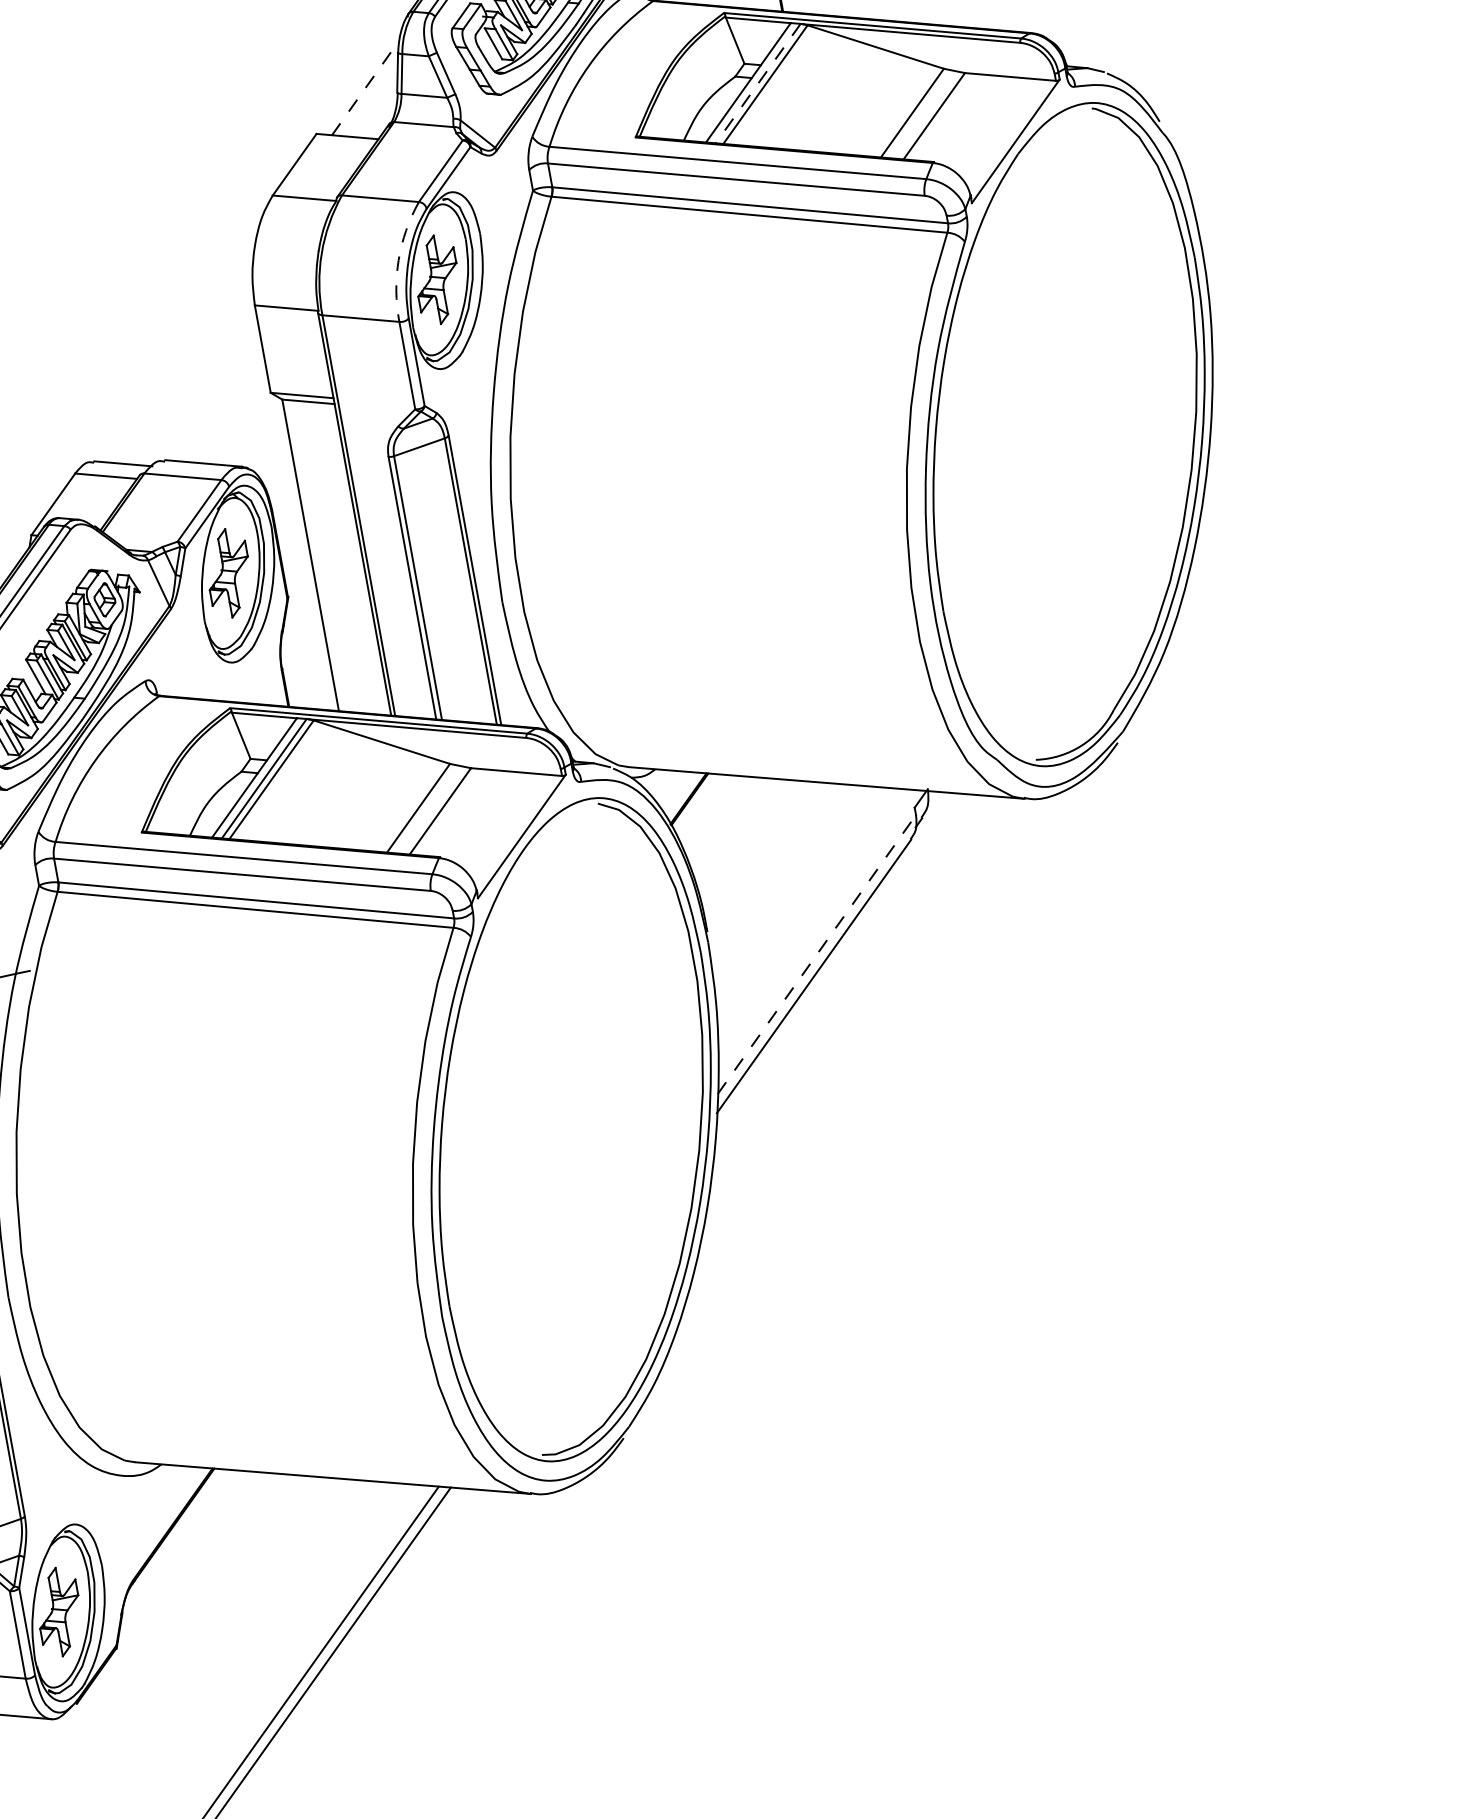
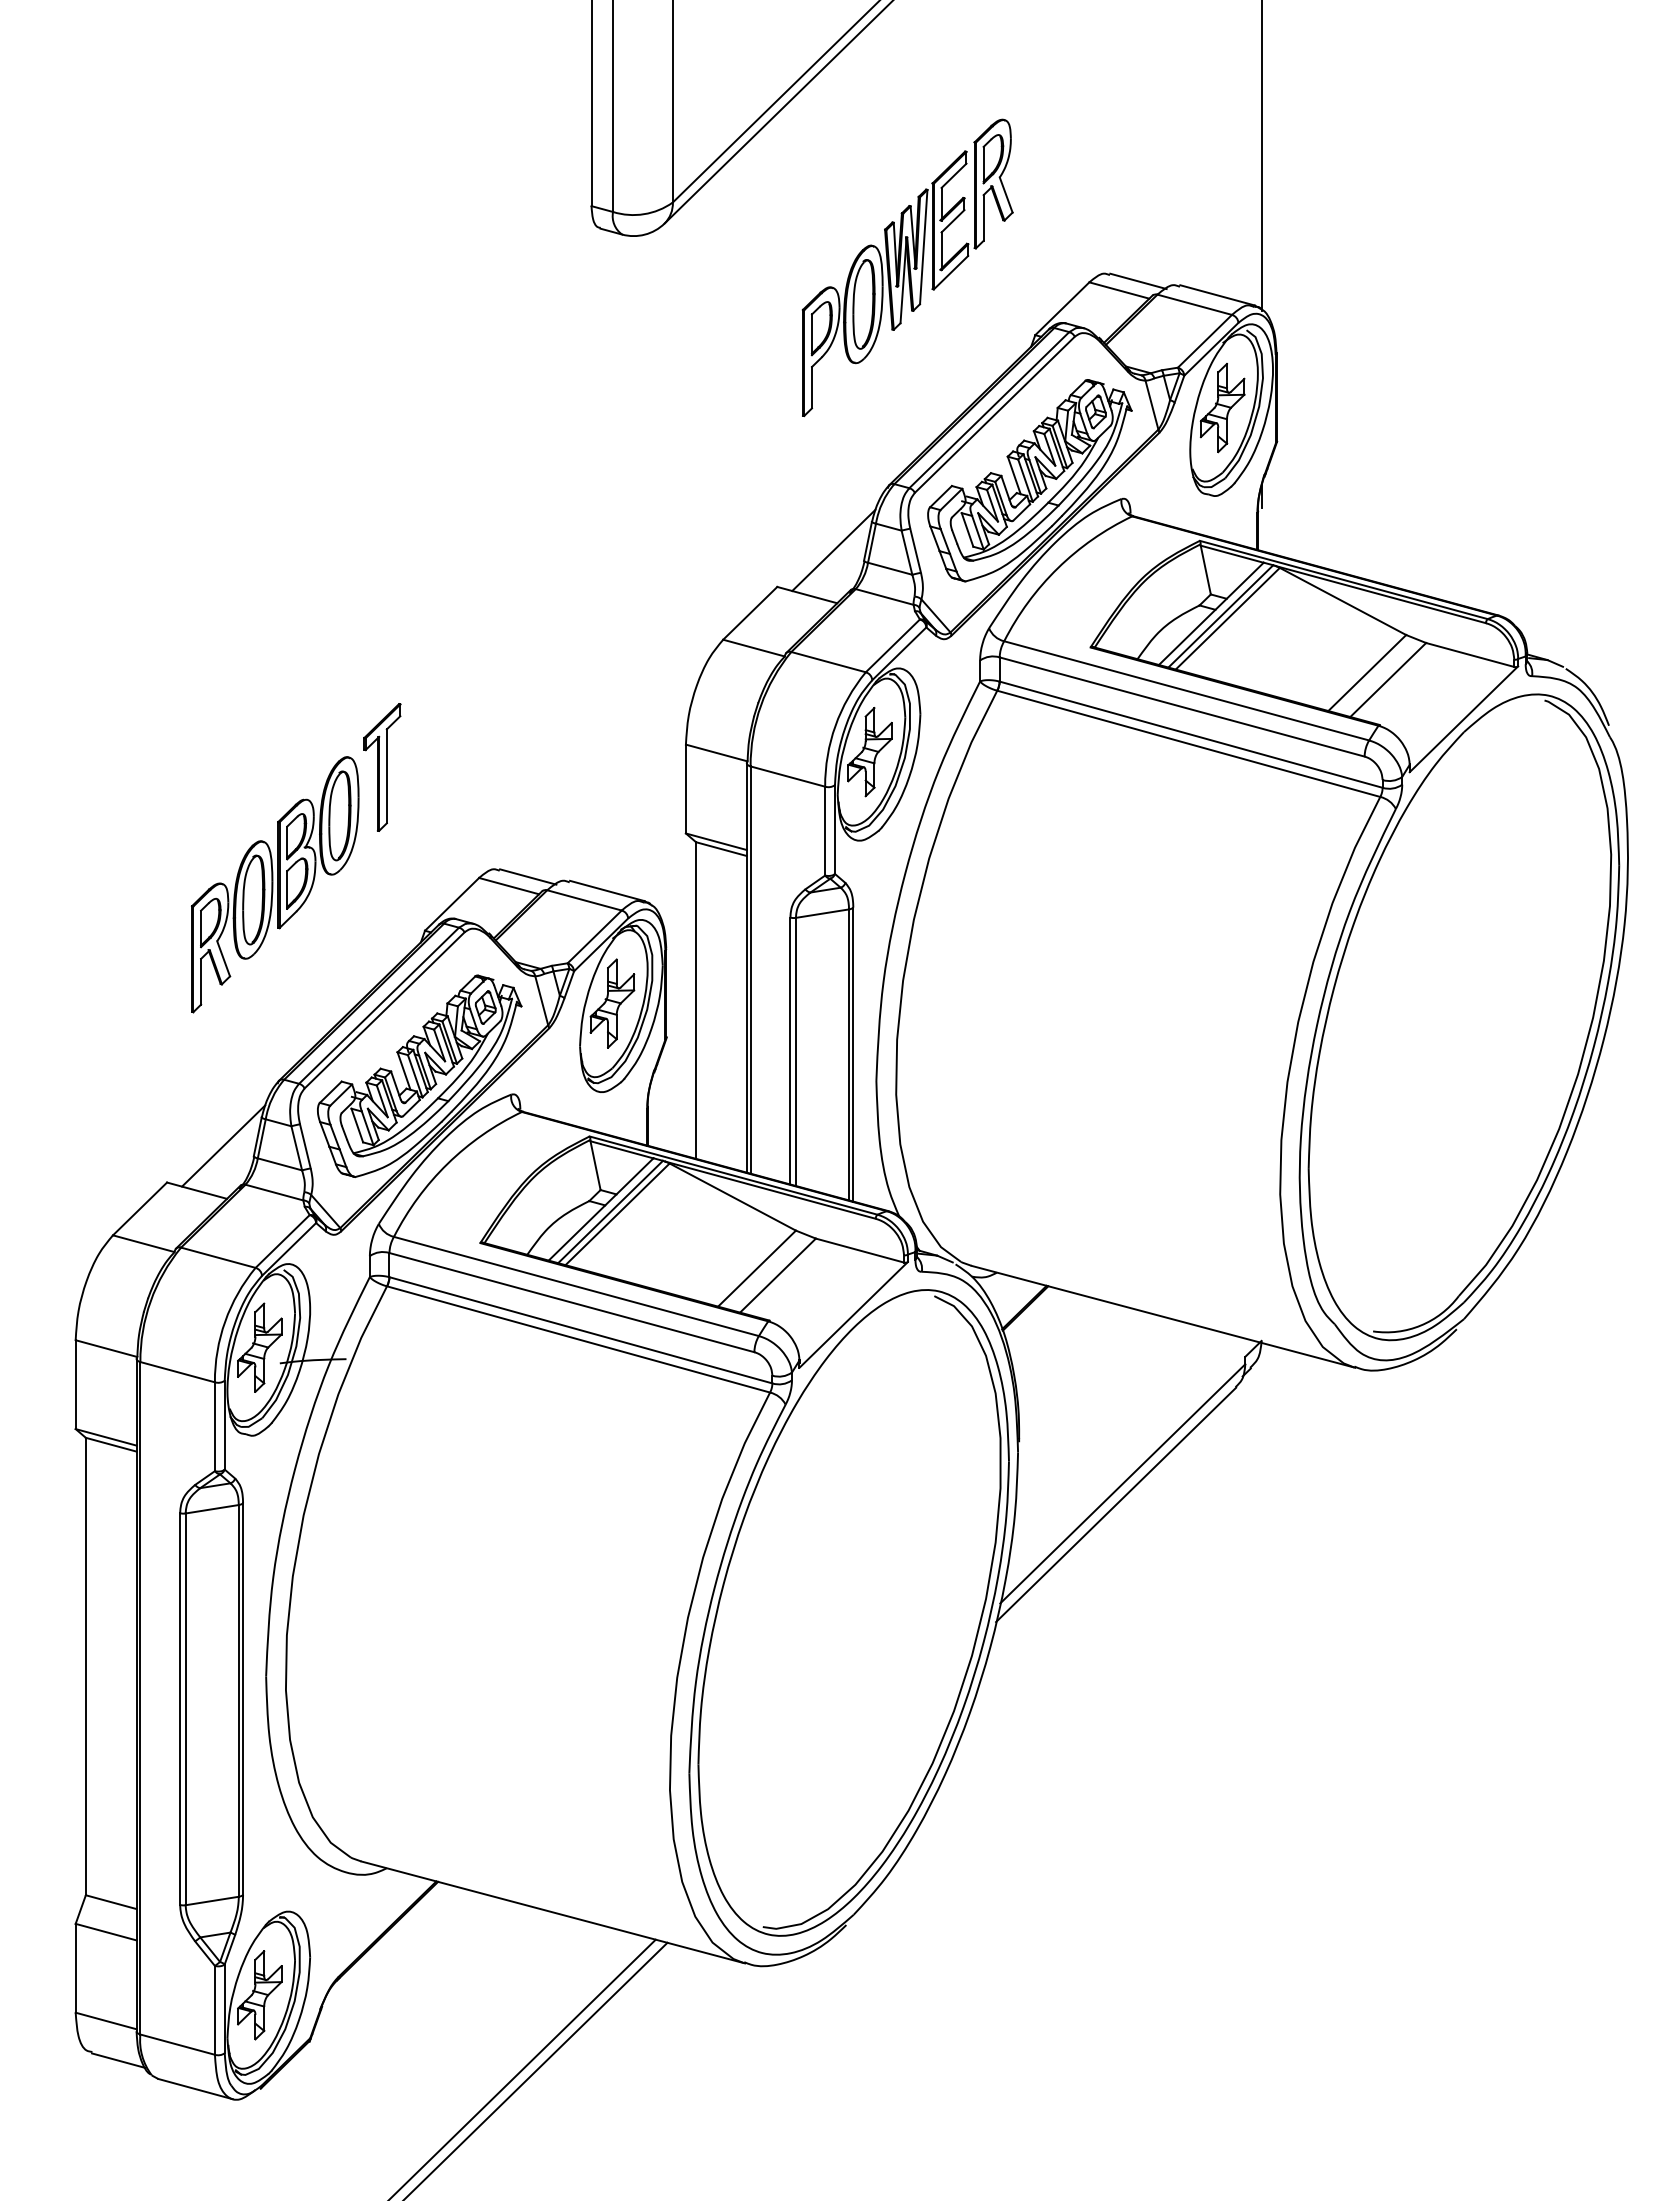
line: (757, 83) -> (1220, 616), dashed -> solid
line: (366, 87) -> (834, 550), dashed -> solid
arc: (398, 259) -> (835, 725), dashed -> solid
line: (817, 954) -> (1123, 1483), dashed -> solid

